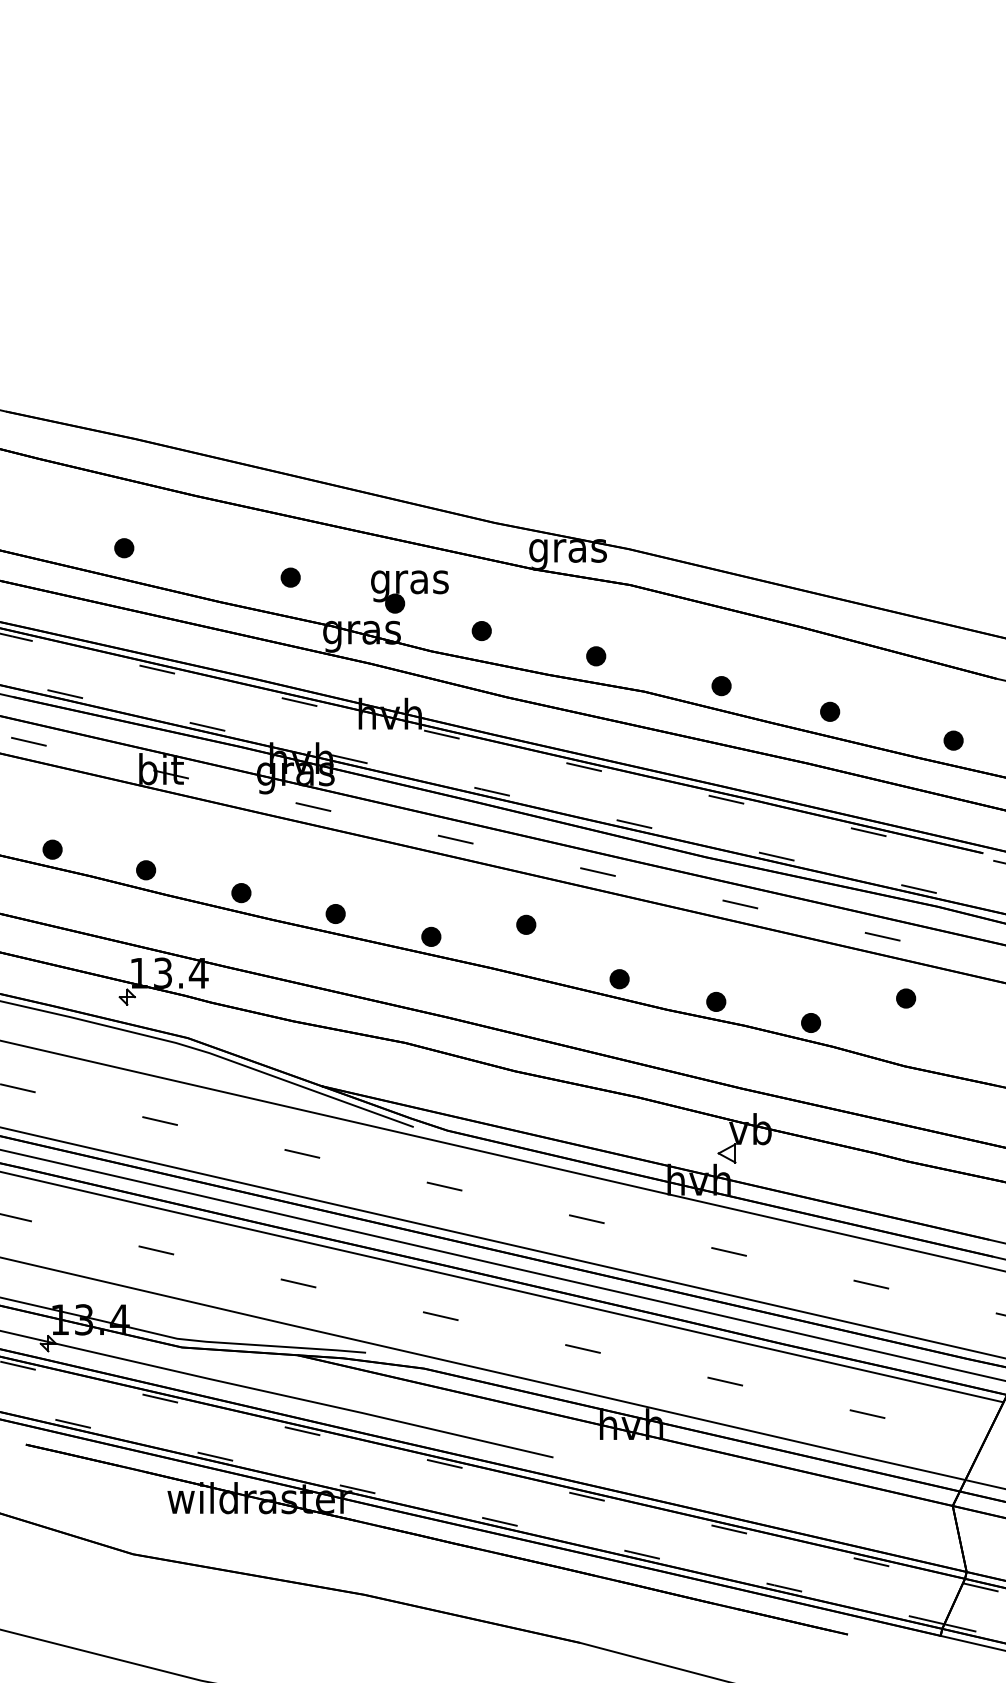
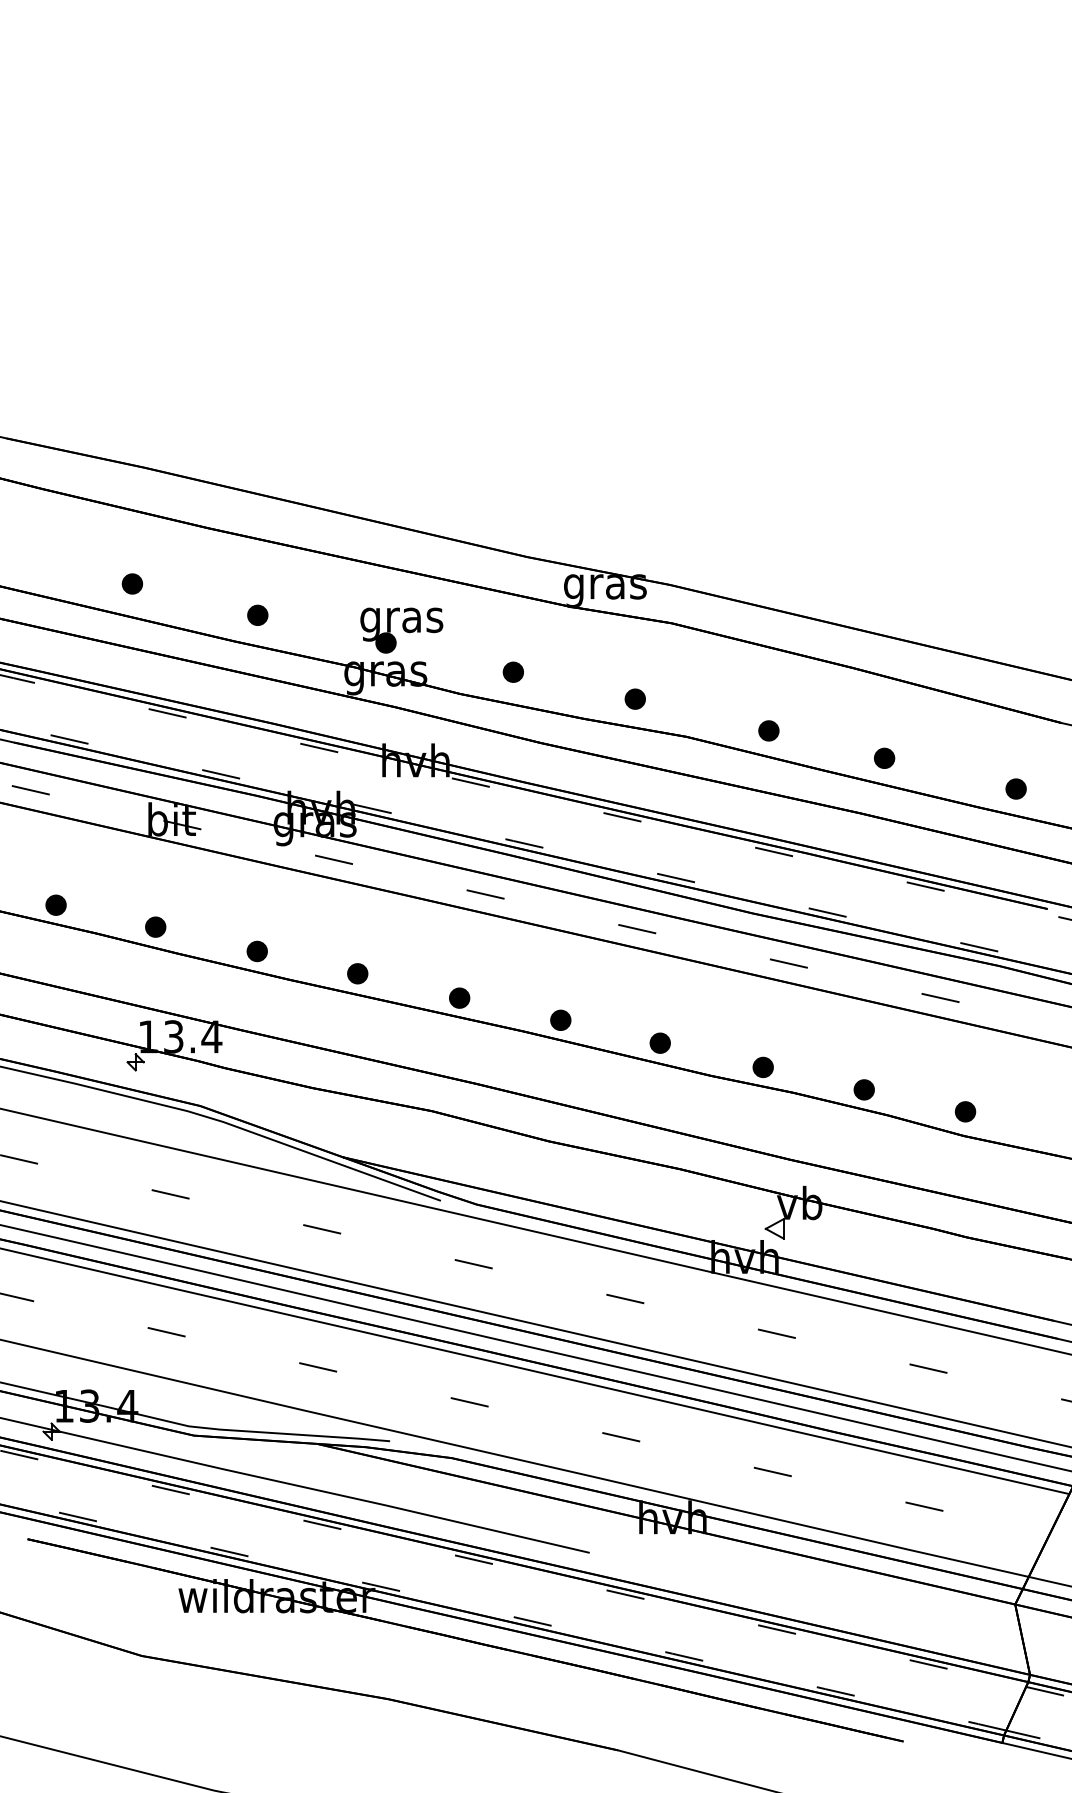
part: (290, 576) -> (257, 614), moved
part: (409, 591) -> (401, 630), moved
part: (525, 924) -> (560, 1019), moved
part: (906, 998) -> (965, 1111), moved

